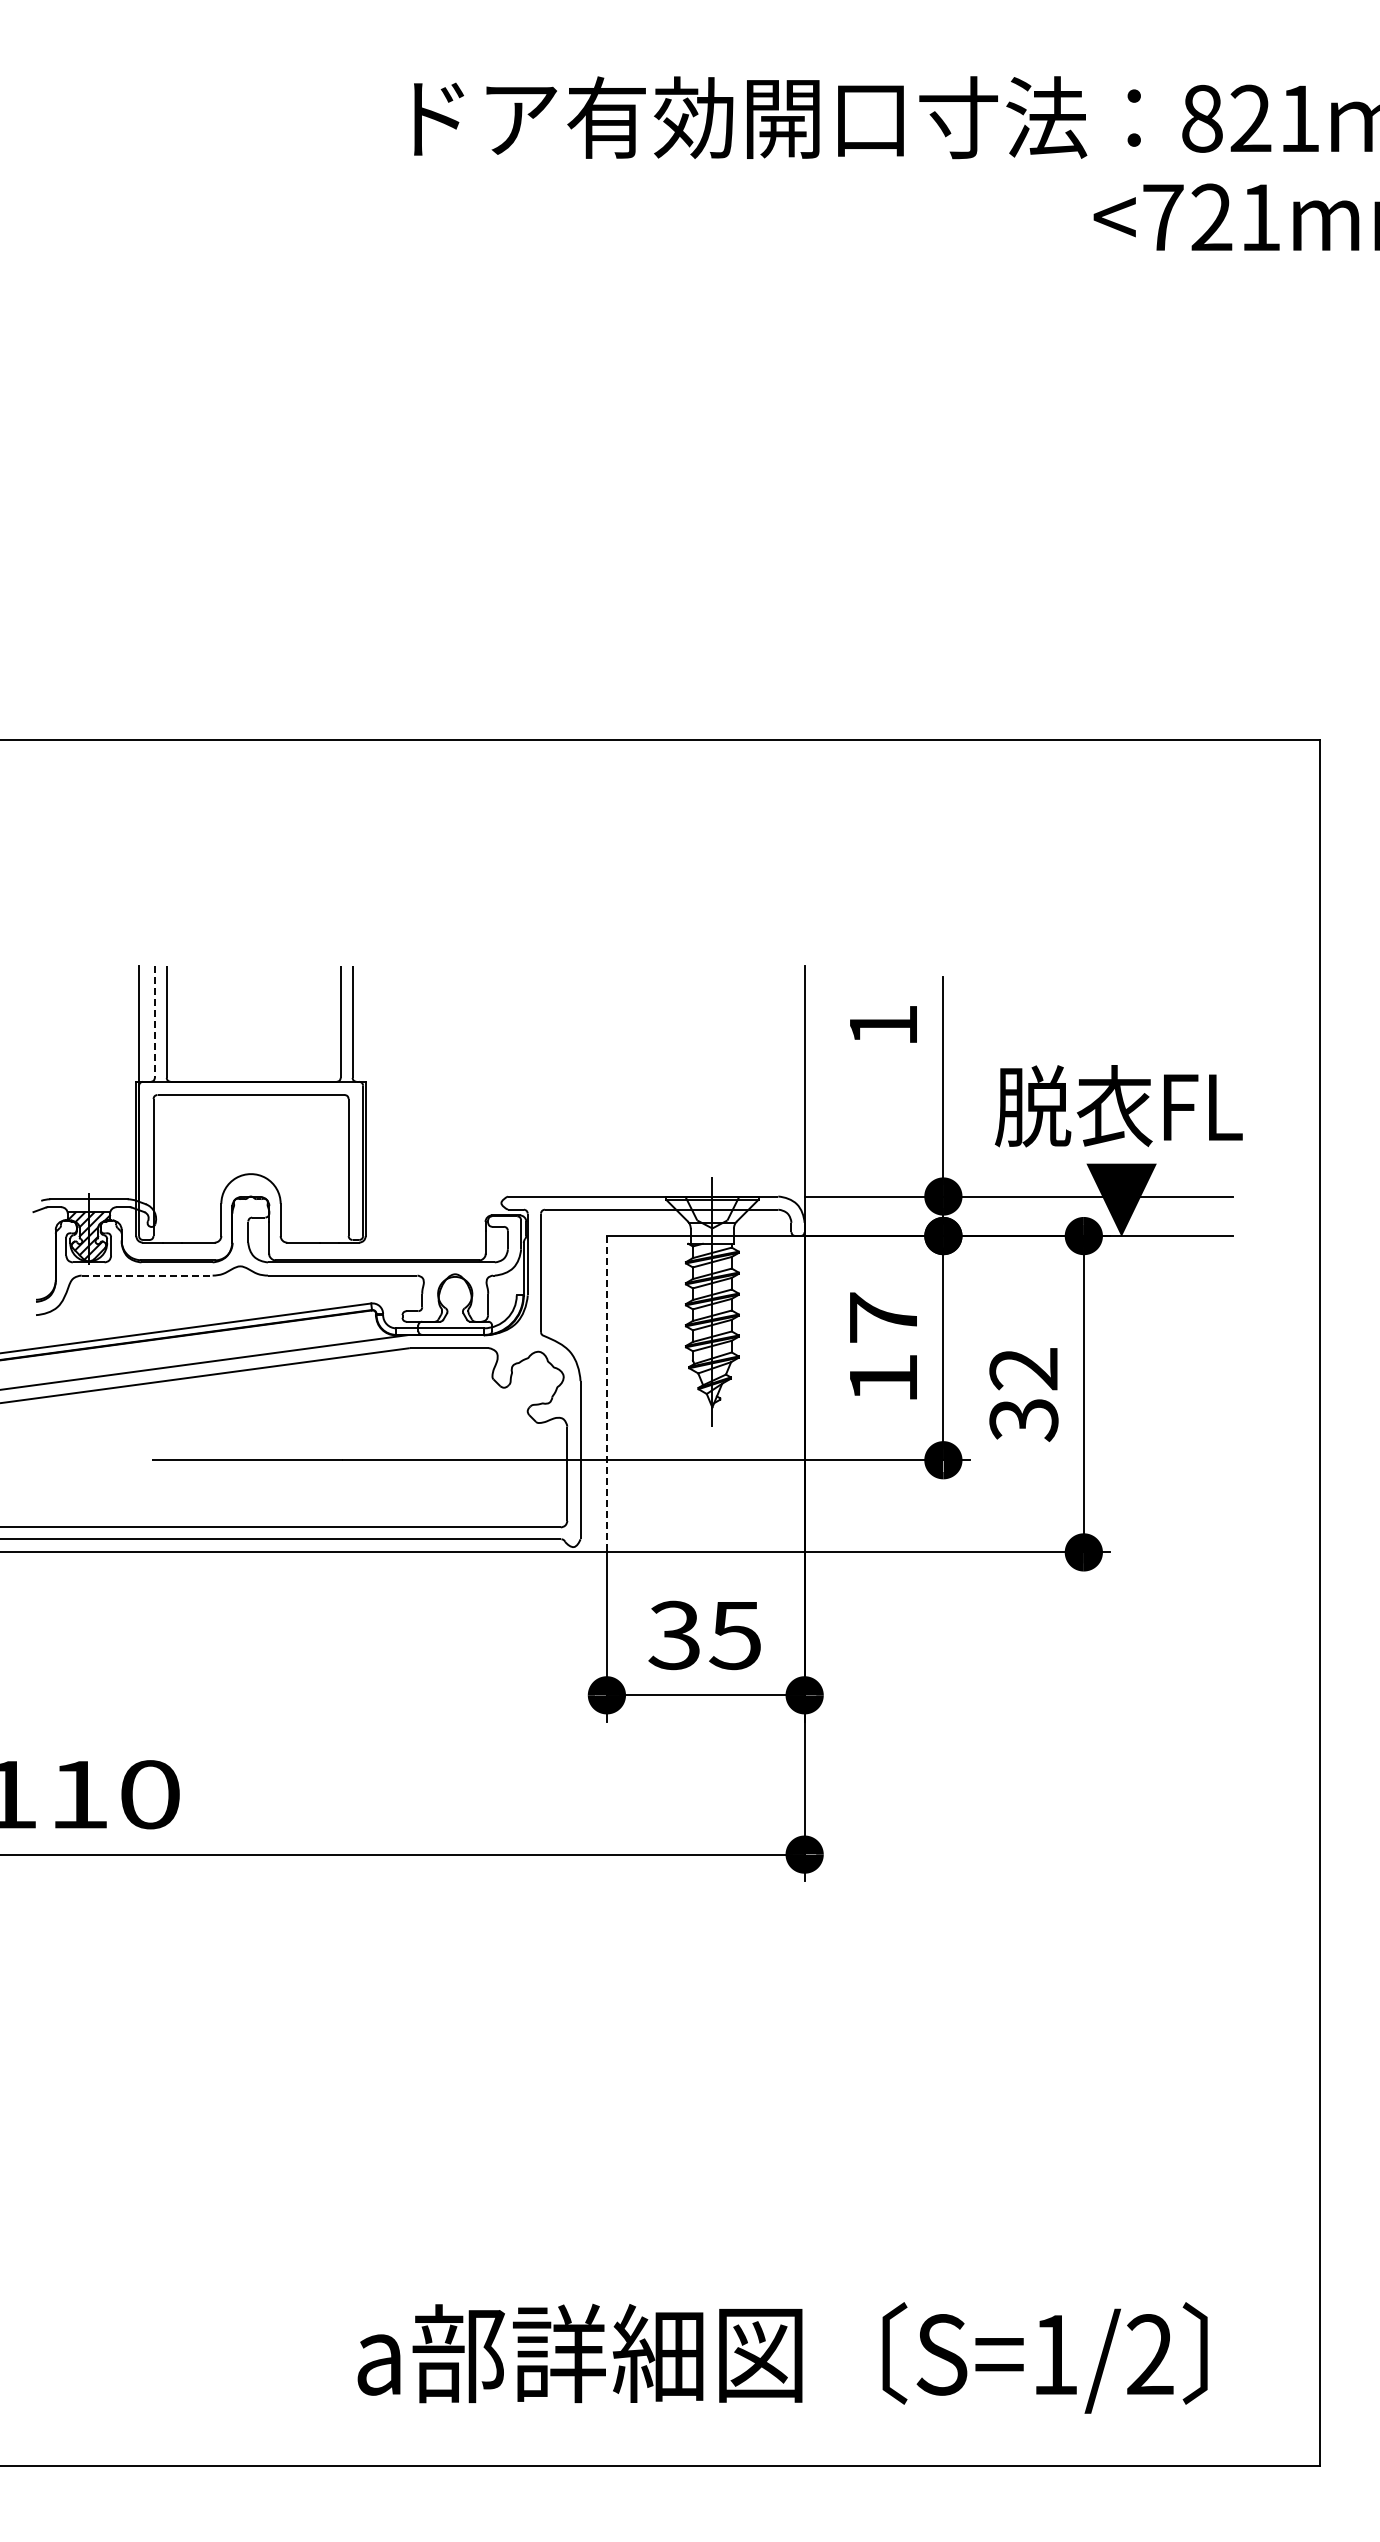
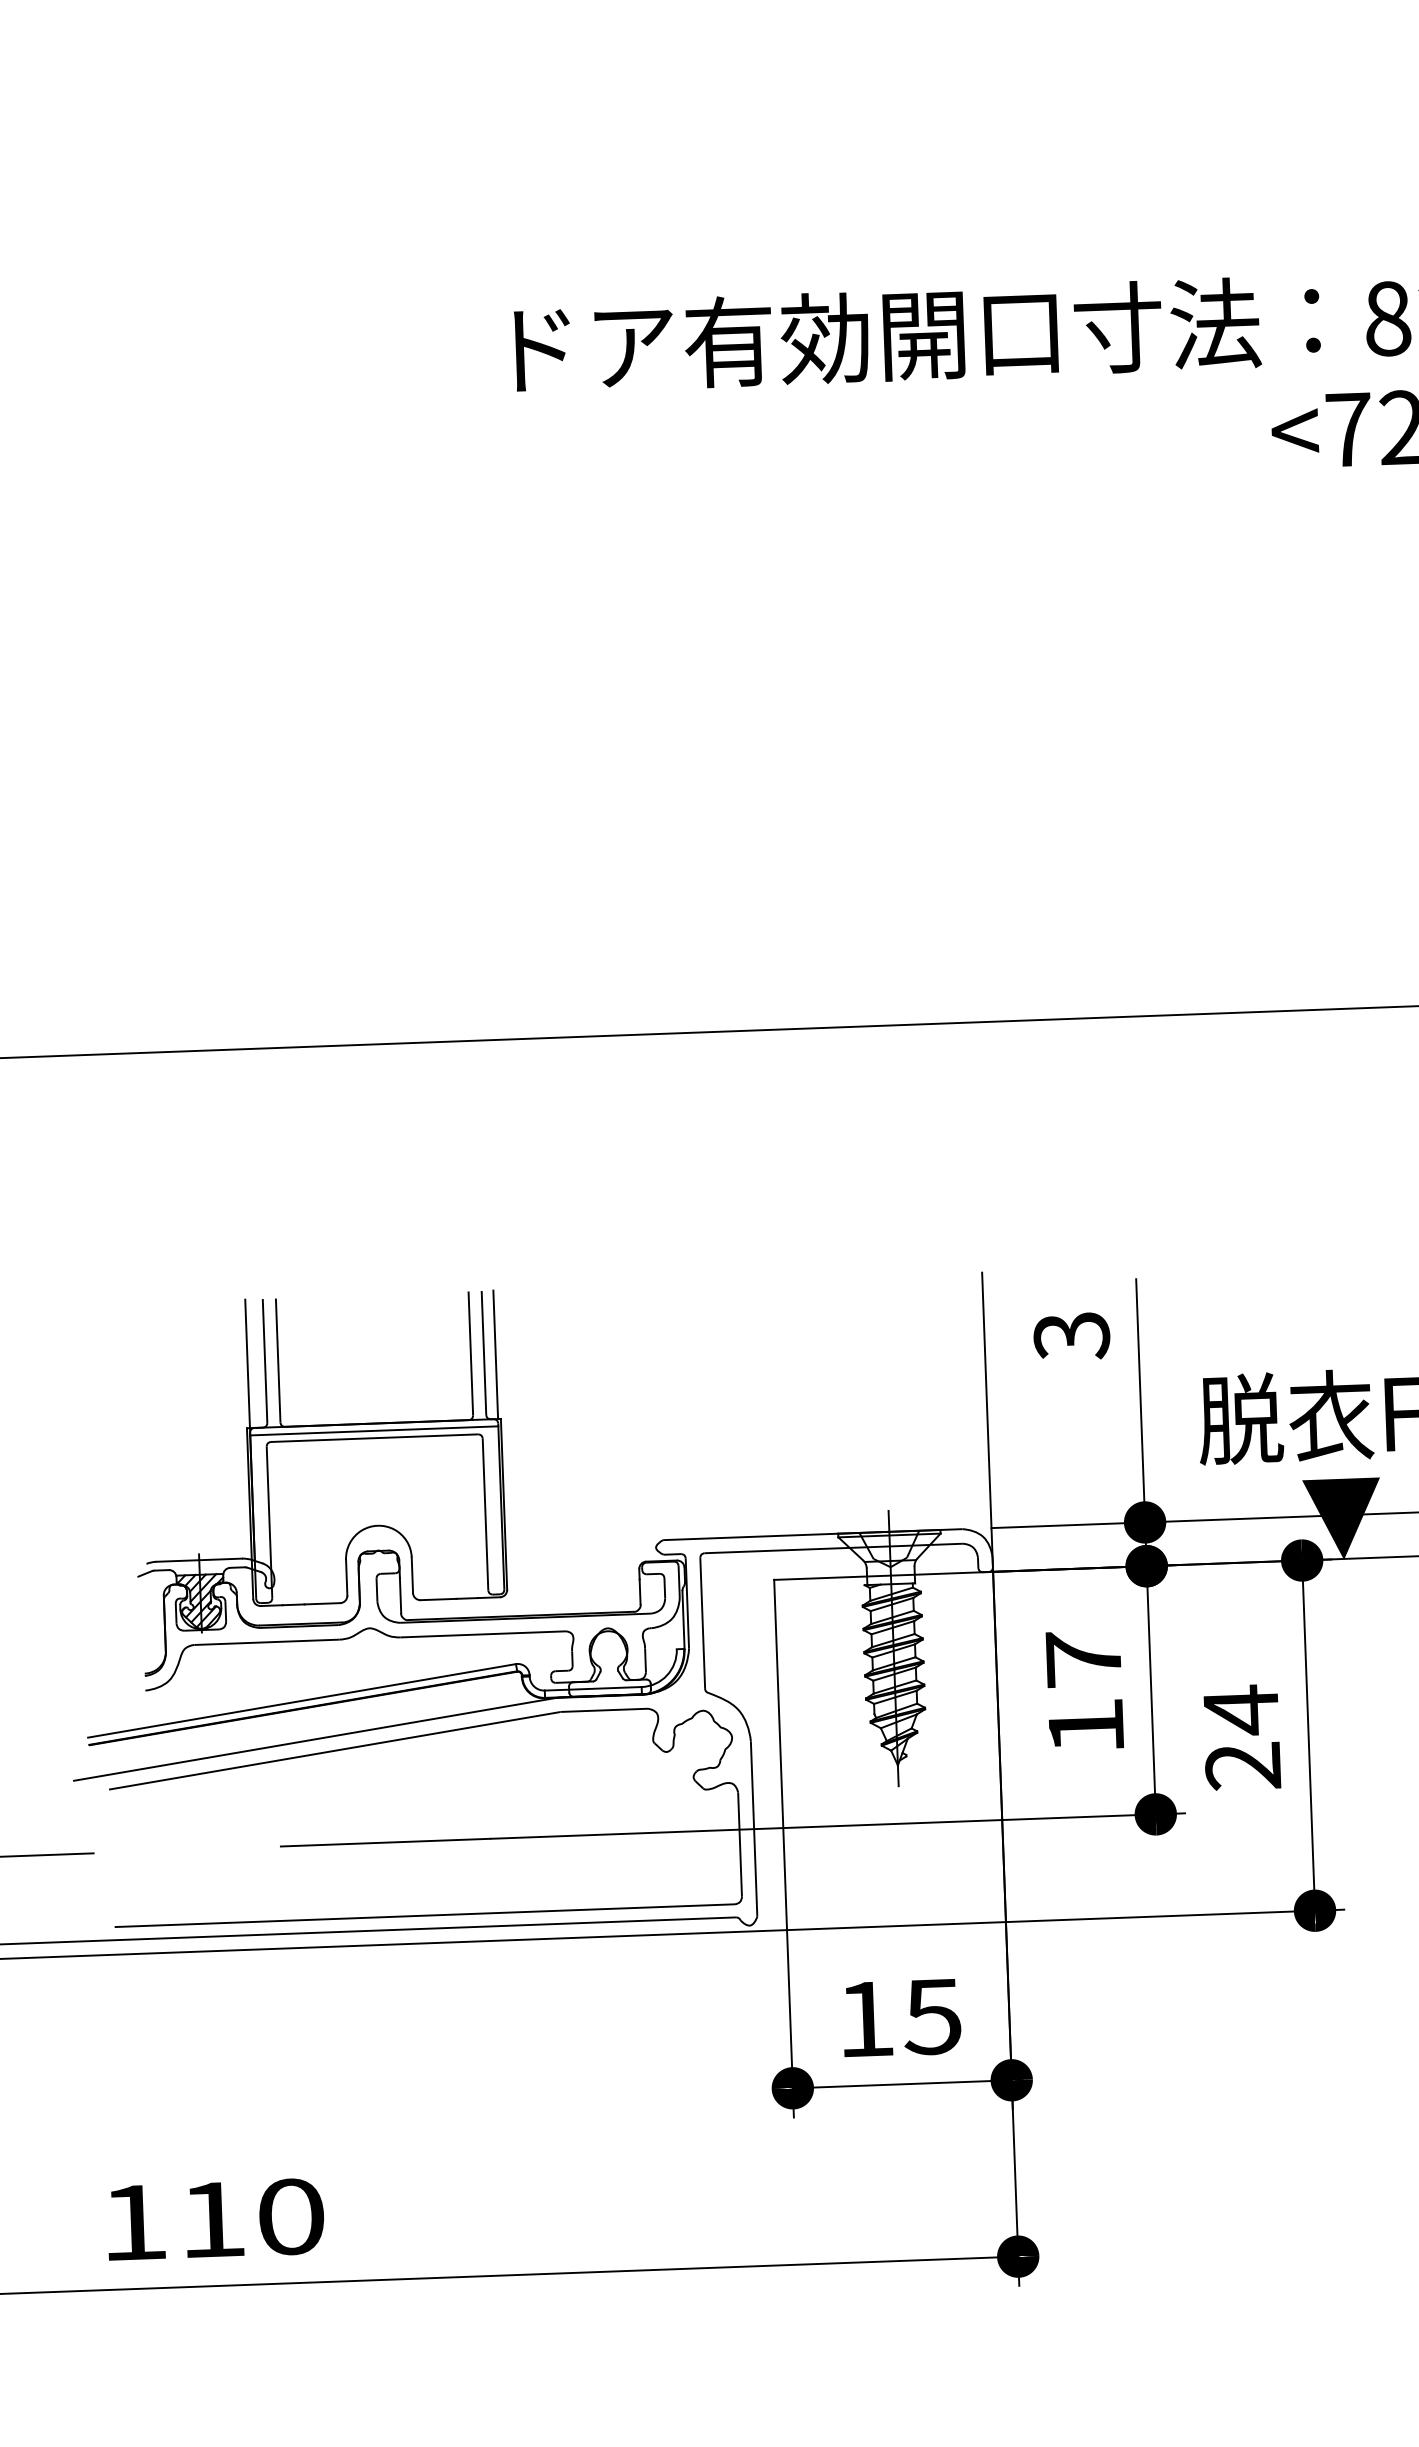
line: (154, 1022) -> (264, 1361), dashed -> solid
line: (363, 1023) -> (496, 1354), added
text: (883, 1026) -> (1071, 1336), 1 -> 3
line: (251, 1088) -> (374, 1430), added
line: (147, 1275) -> (267, 1642), dashed -> solid
line: (606, 1394) -> (780, 1755), dashed -> solid
text: (1023, 1394) -> (1241, 1738), 32 -> 24
text: (673, 1635) -> (864, 2019), 35 -> 15

